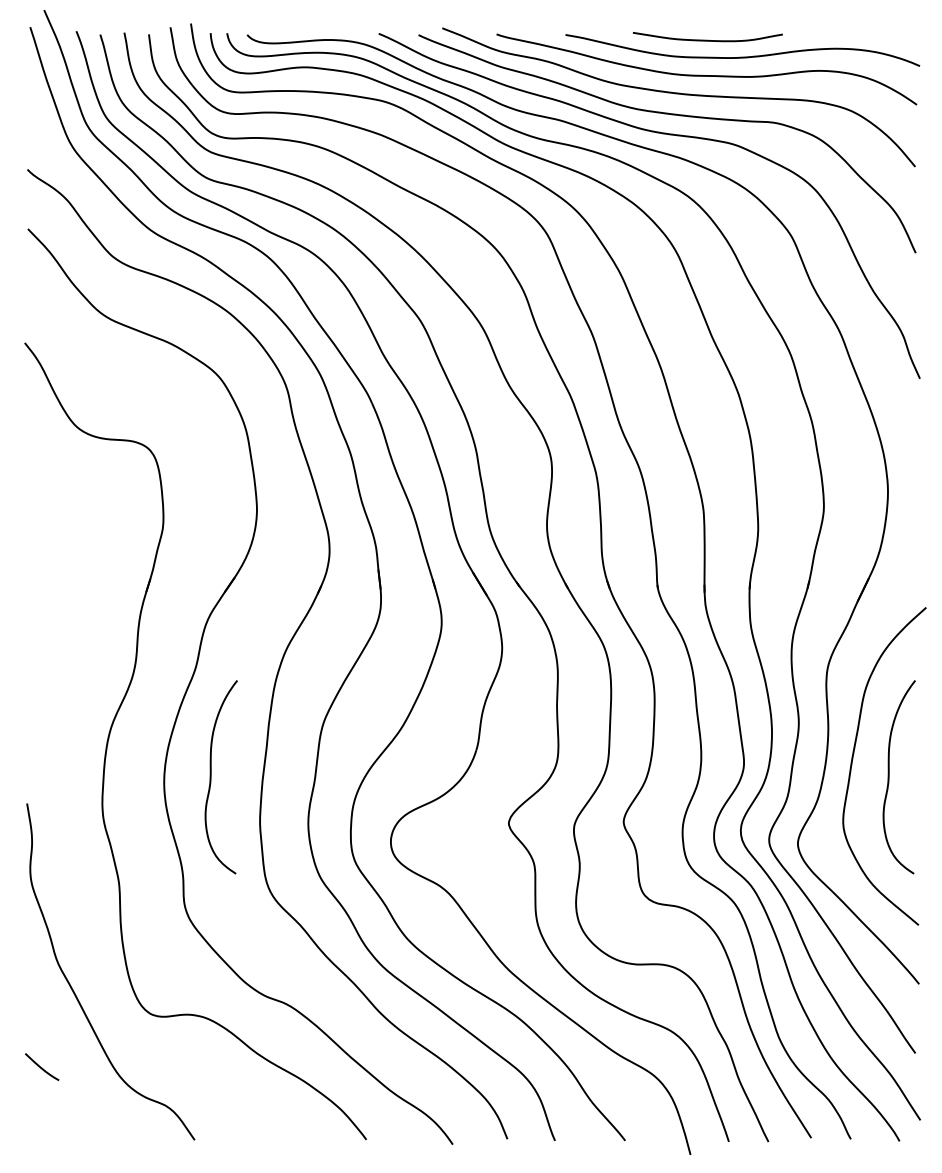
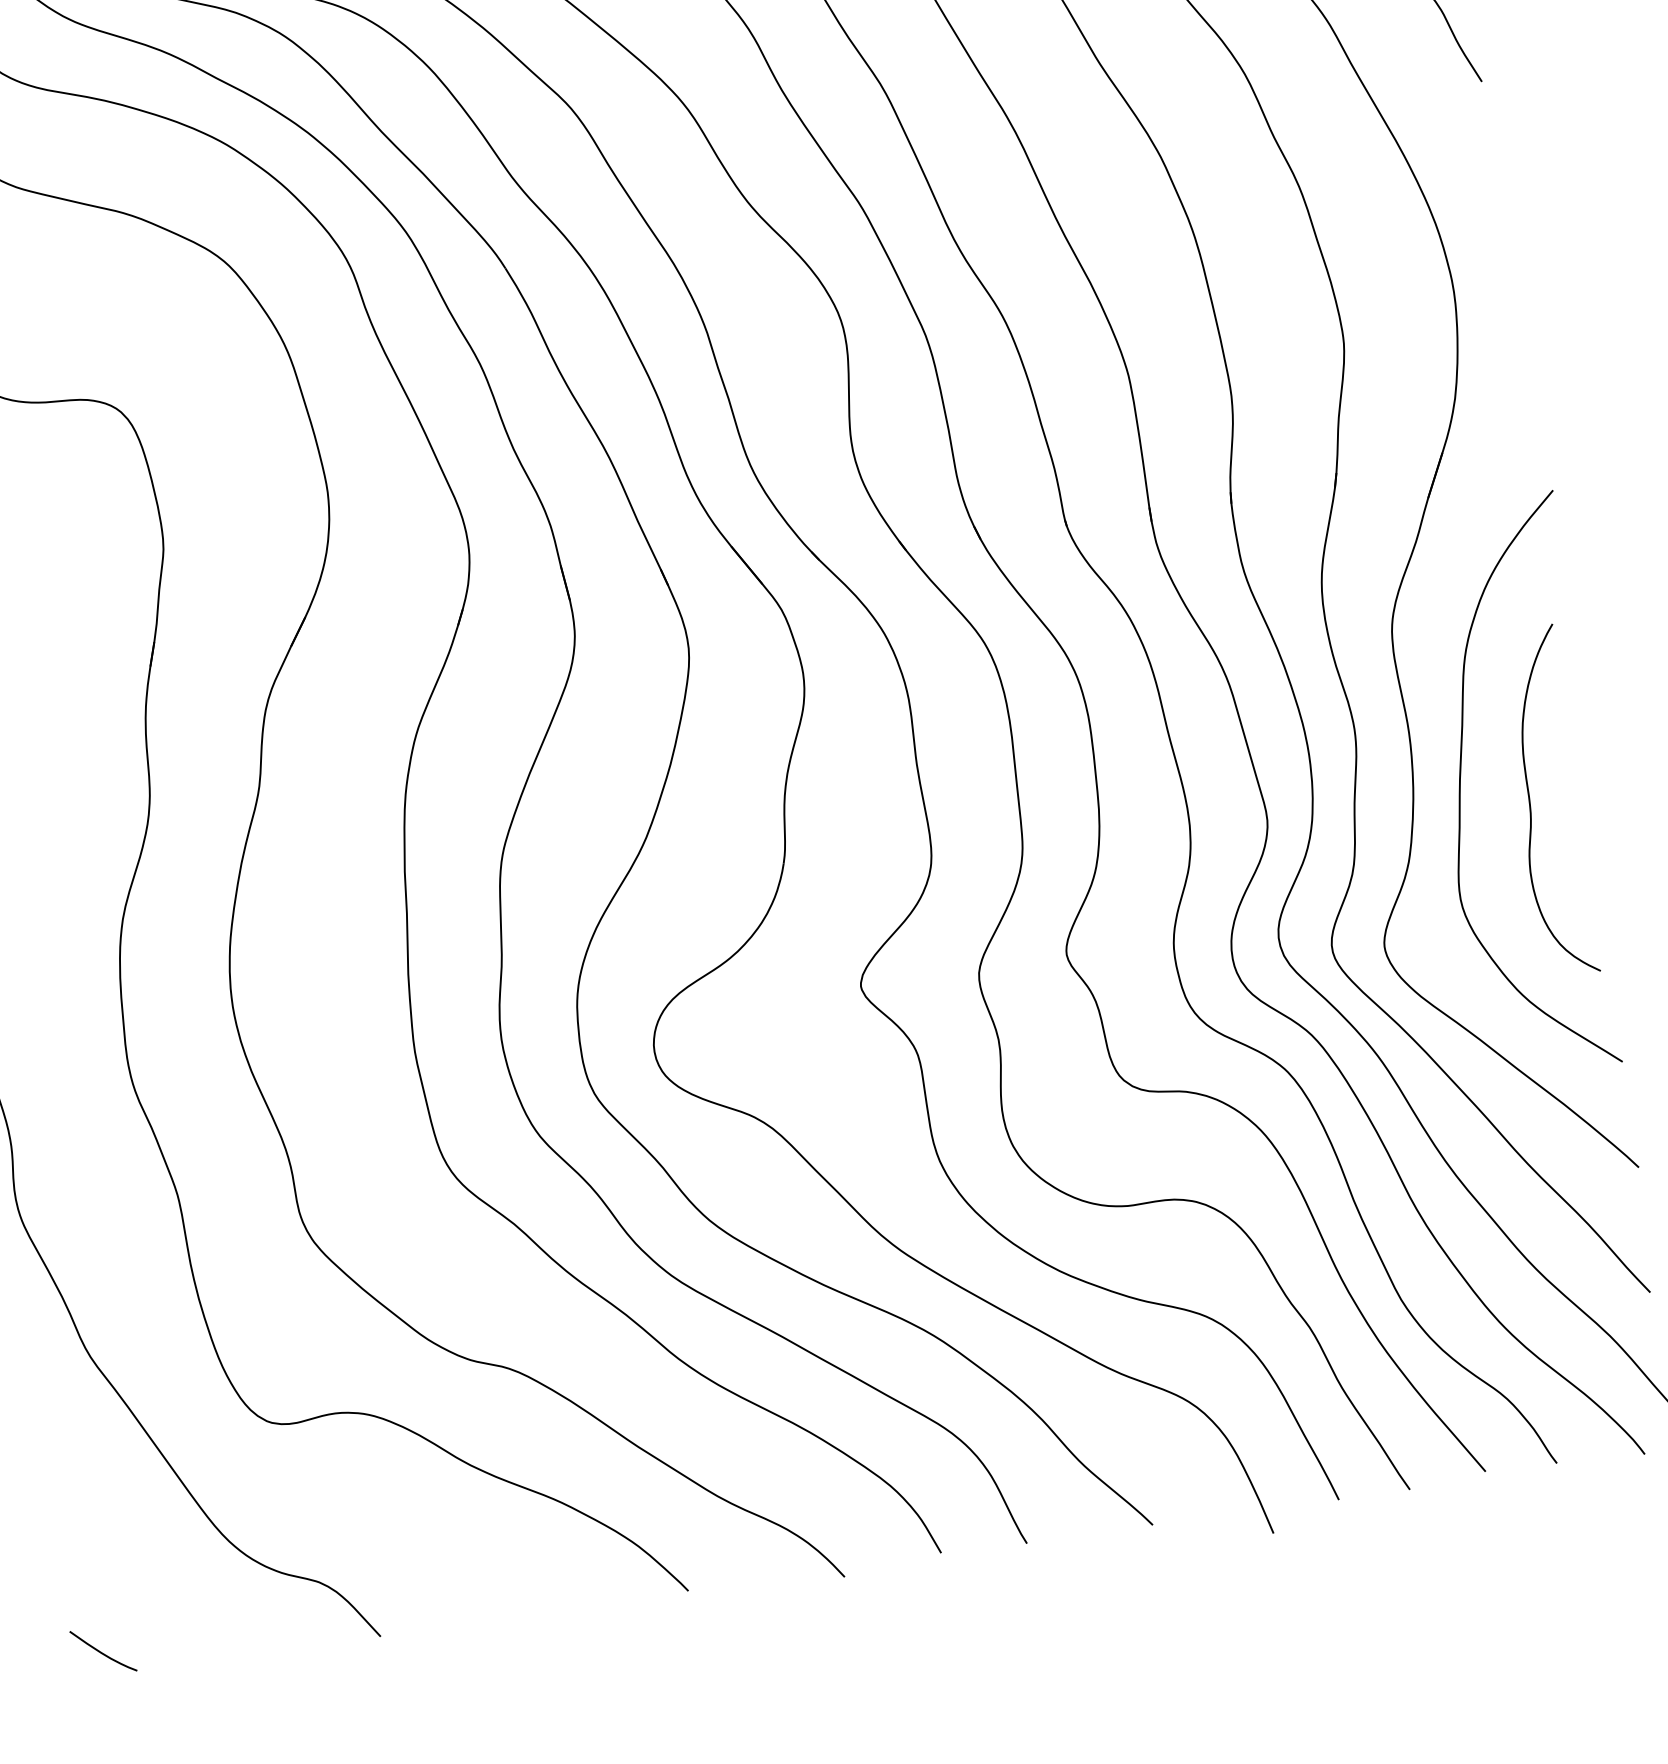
curve: (211, 777) -> (315, 981), removed
curve: (42, 1067) -> (104, 1651), moved

